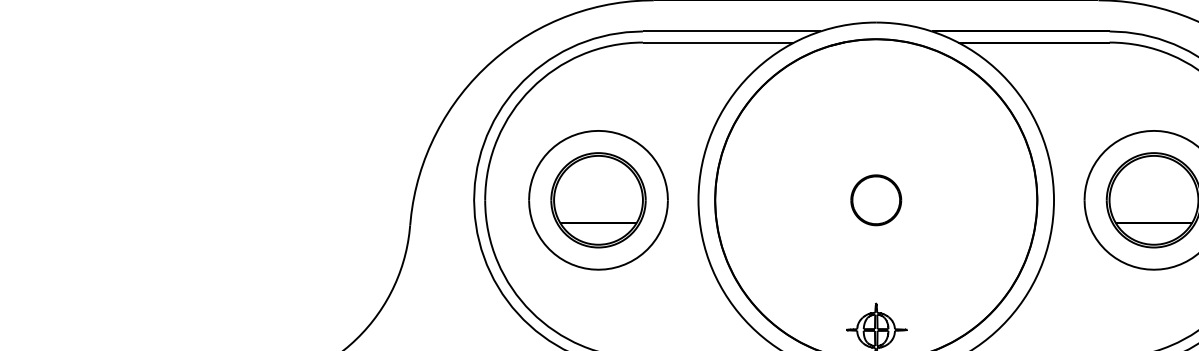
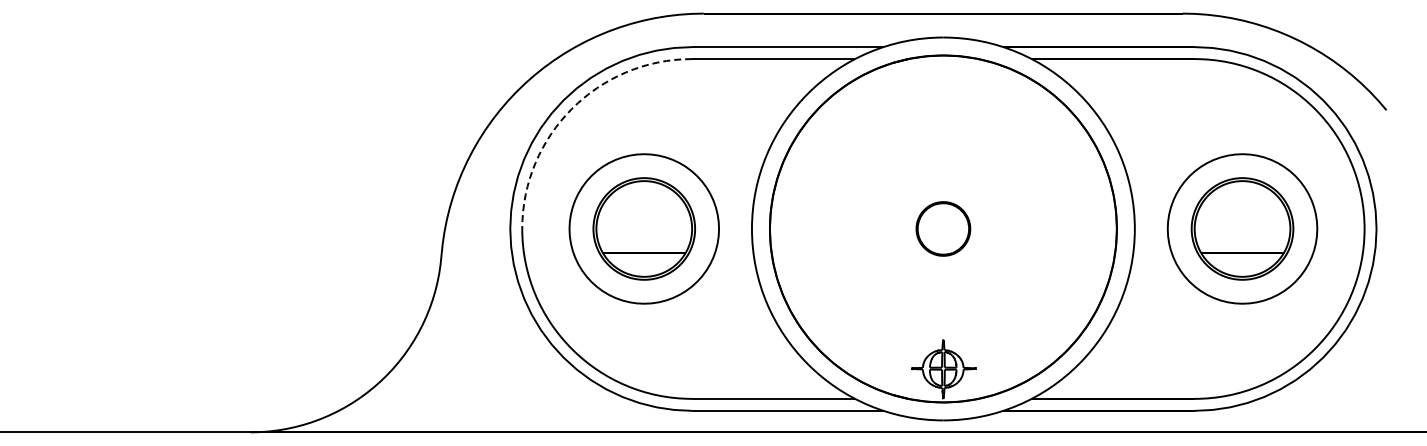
arc: (531, 88) -> (572, 108), solid -> dashed

